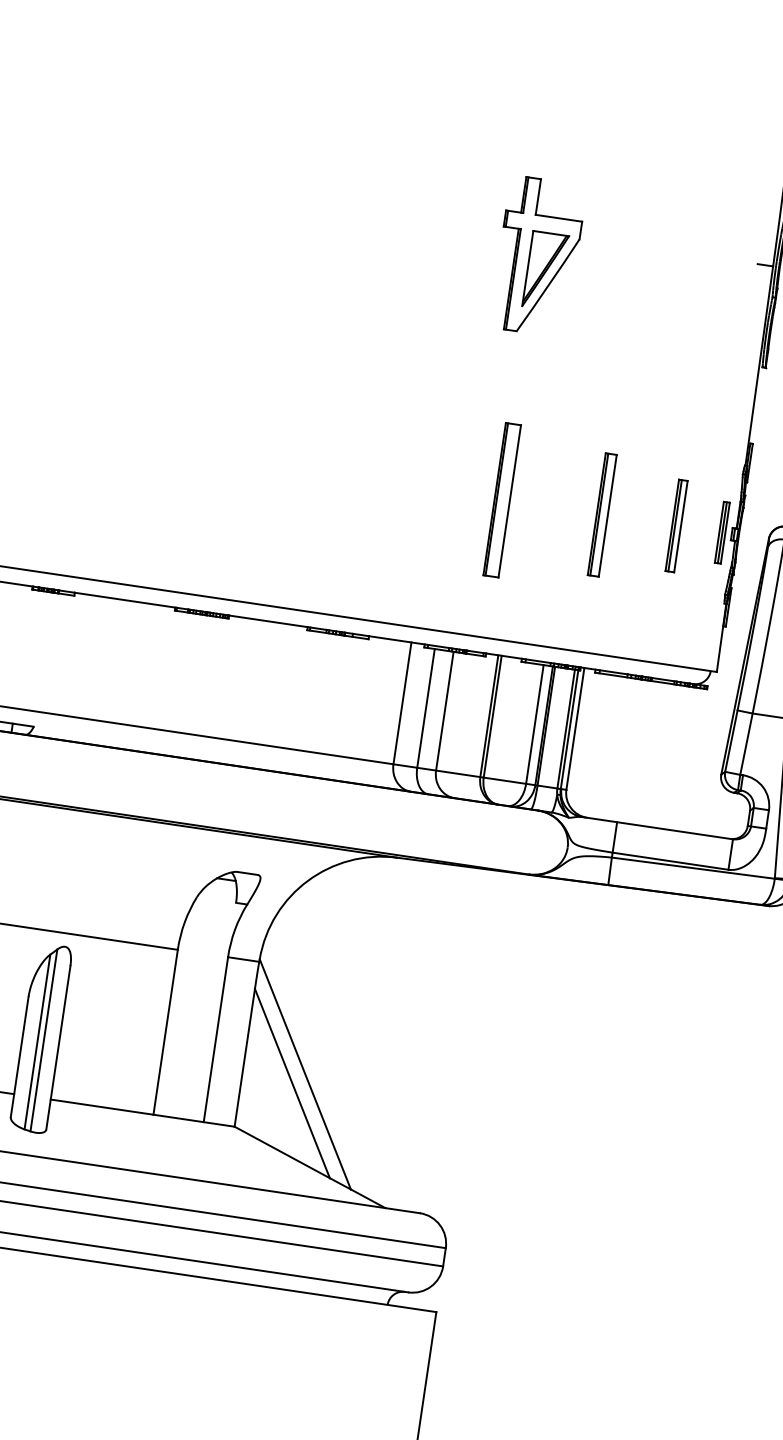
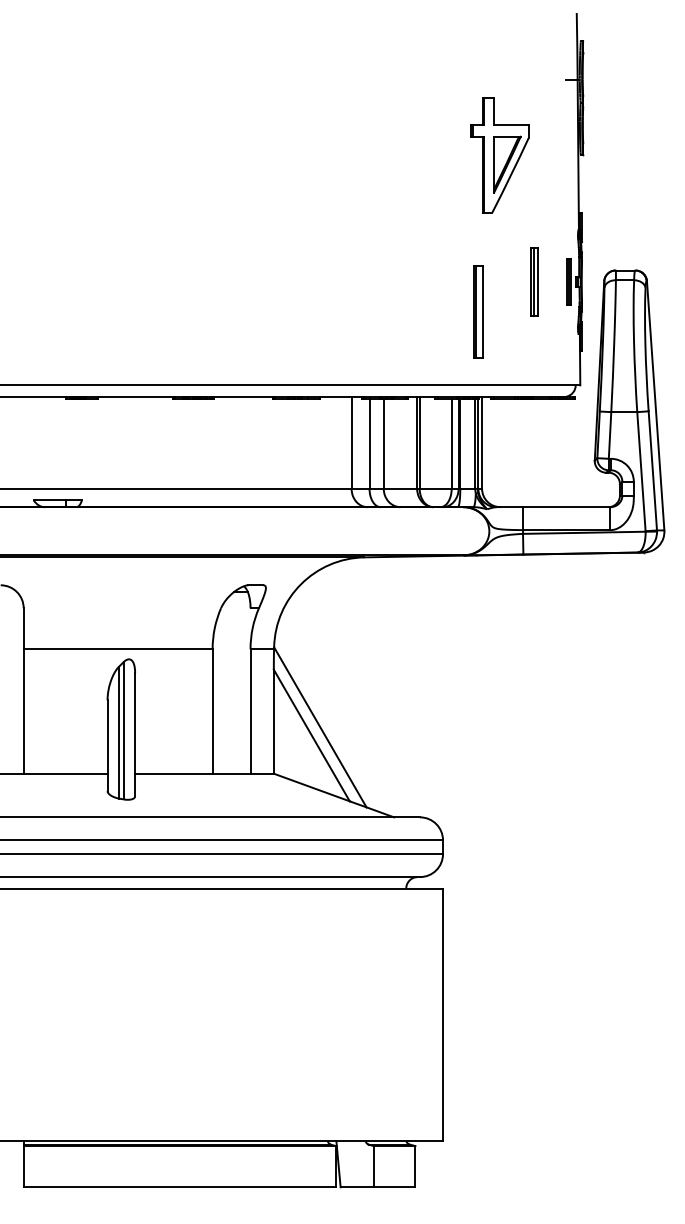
part: (537, 256) -> (499, 155), moved
part: (501, 499) -> (402, 281), removed
part: (602, 514) -> (478, 311), moved

